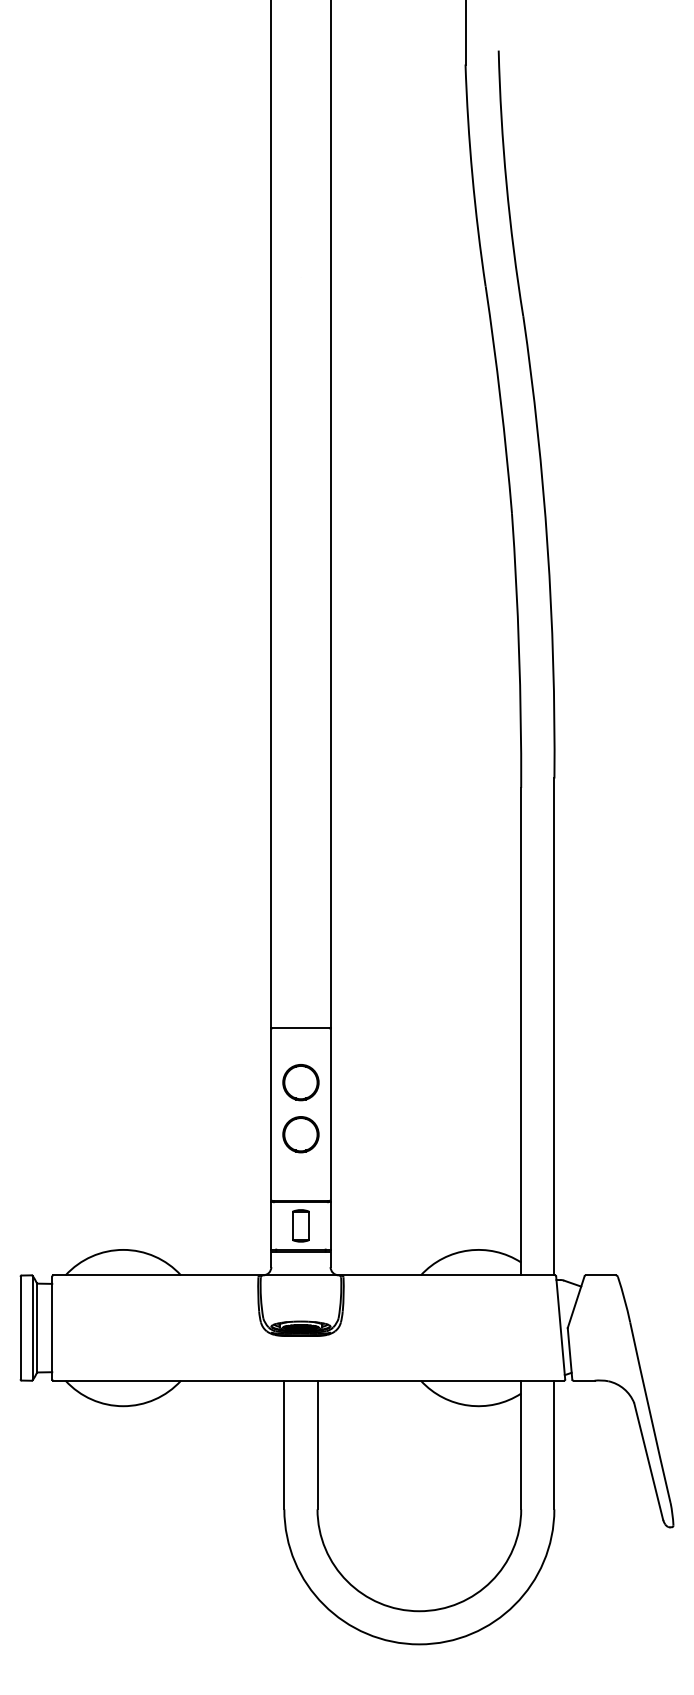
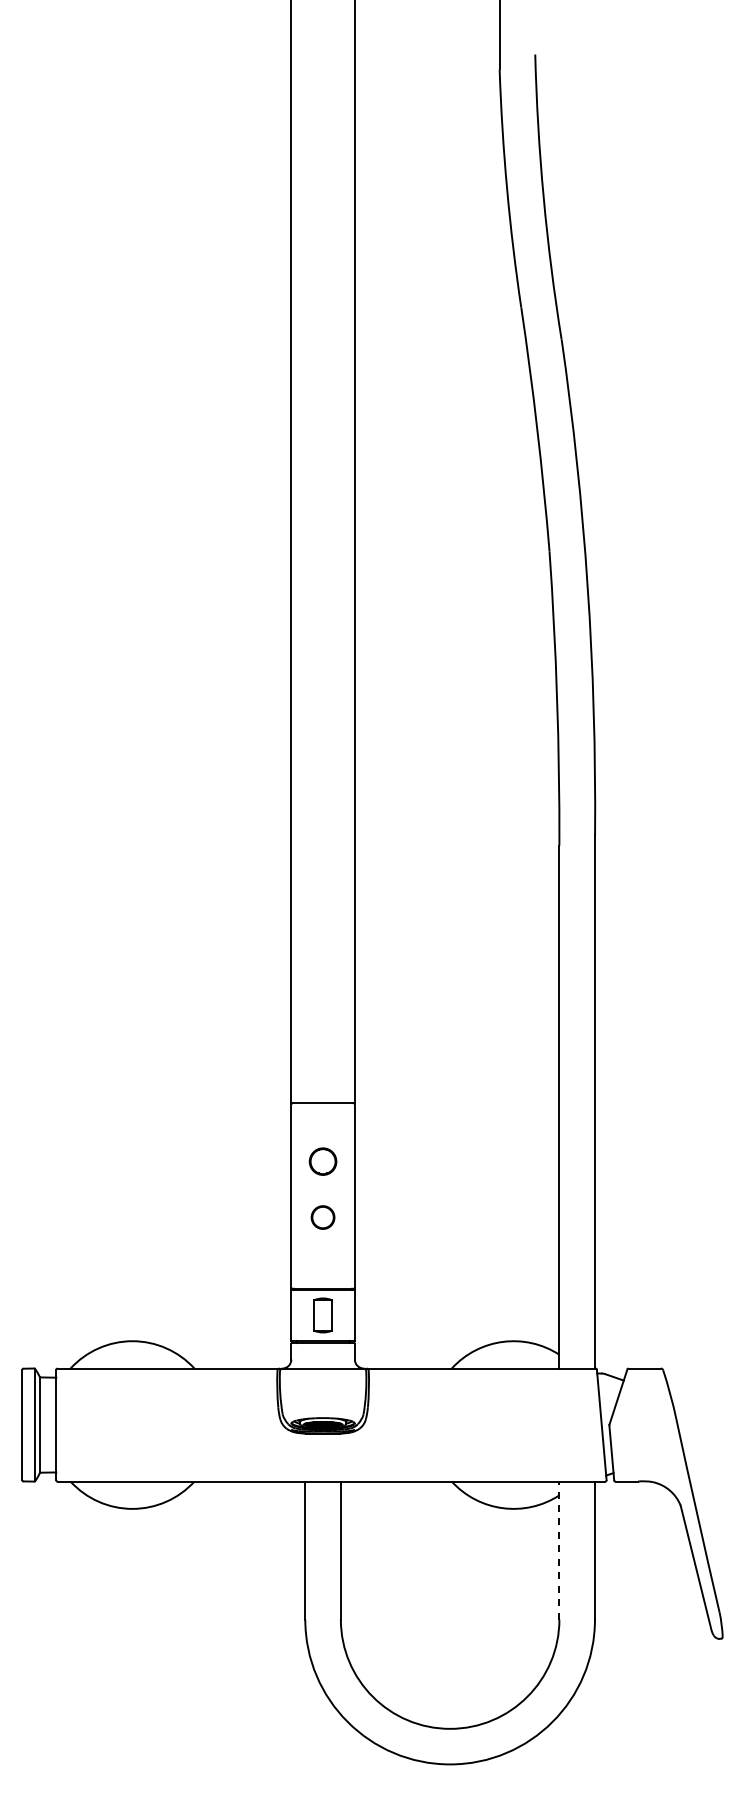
circle: (300, 1082) -> (322, 1161), size x0.7
circle: (300, 1134) -> (322, 1217), size x0.6
line: (521, 1444) -> (559, 1550), solid -> dashed

